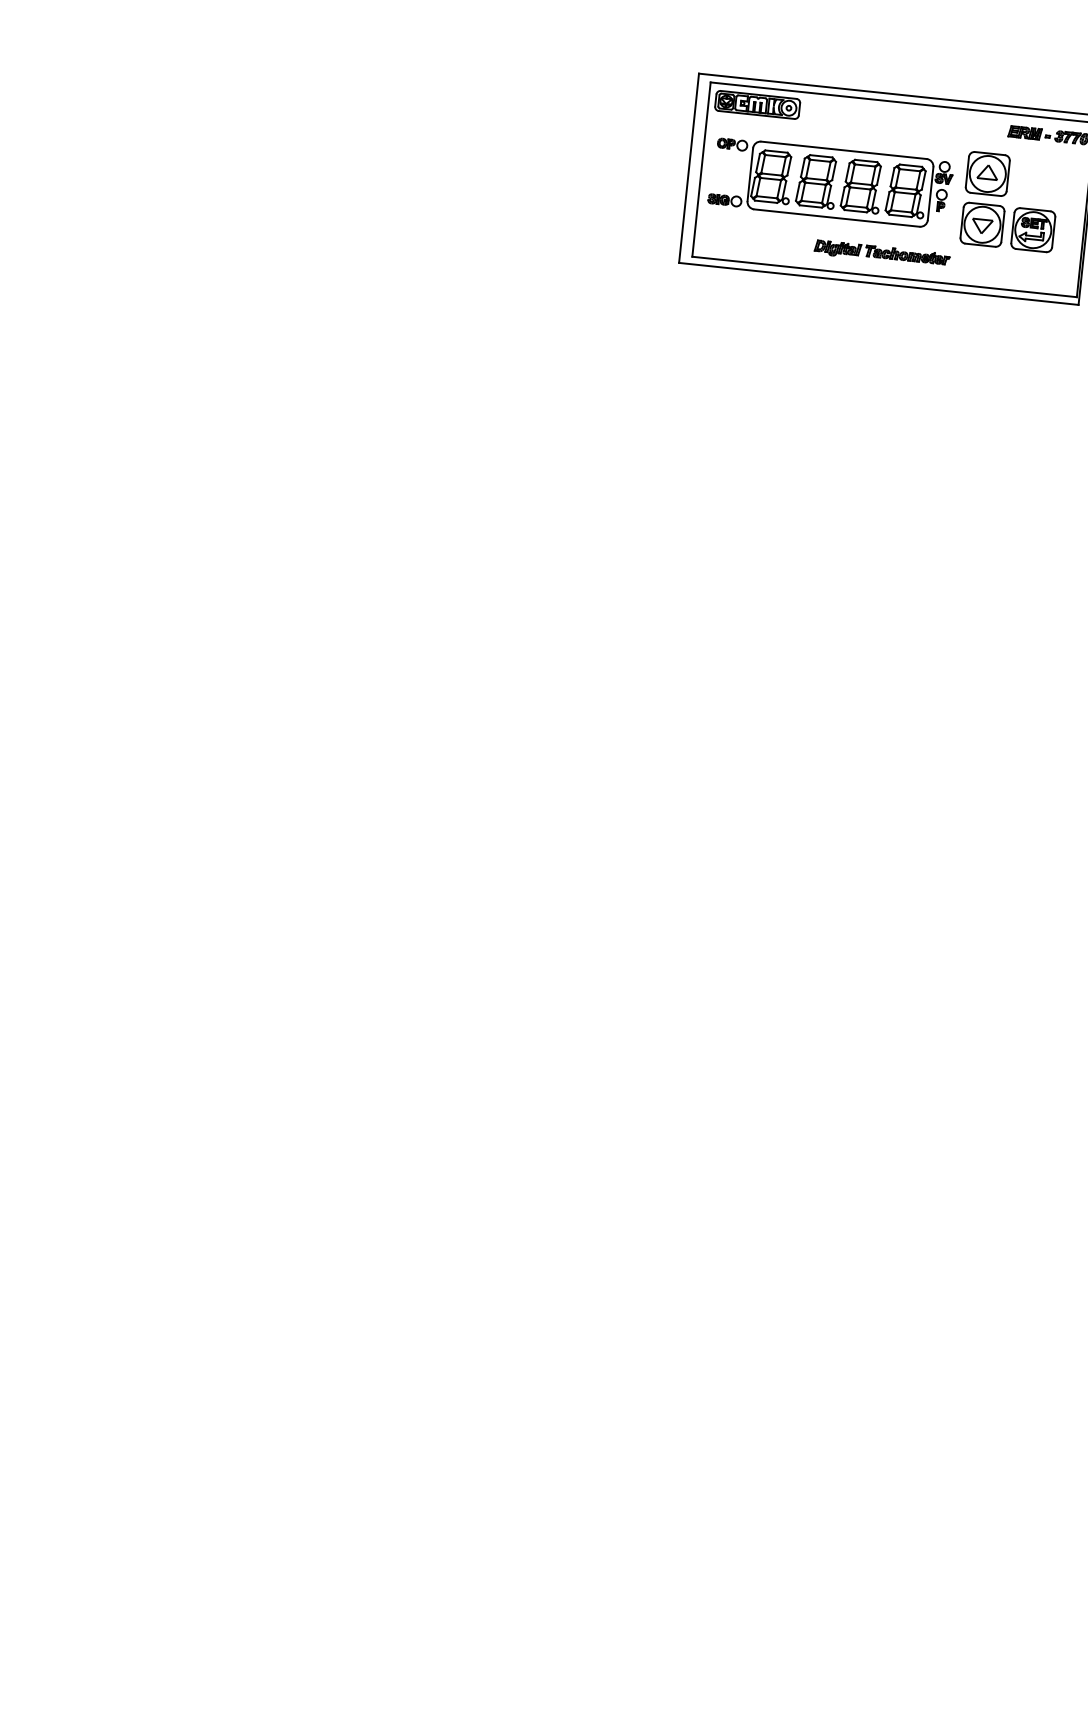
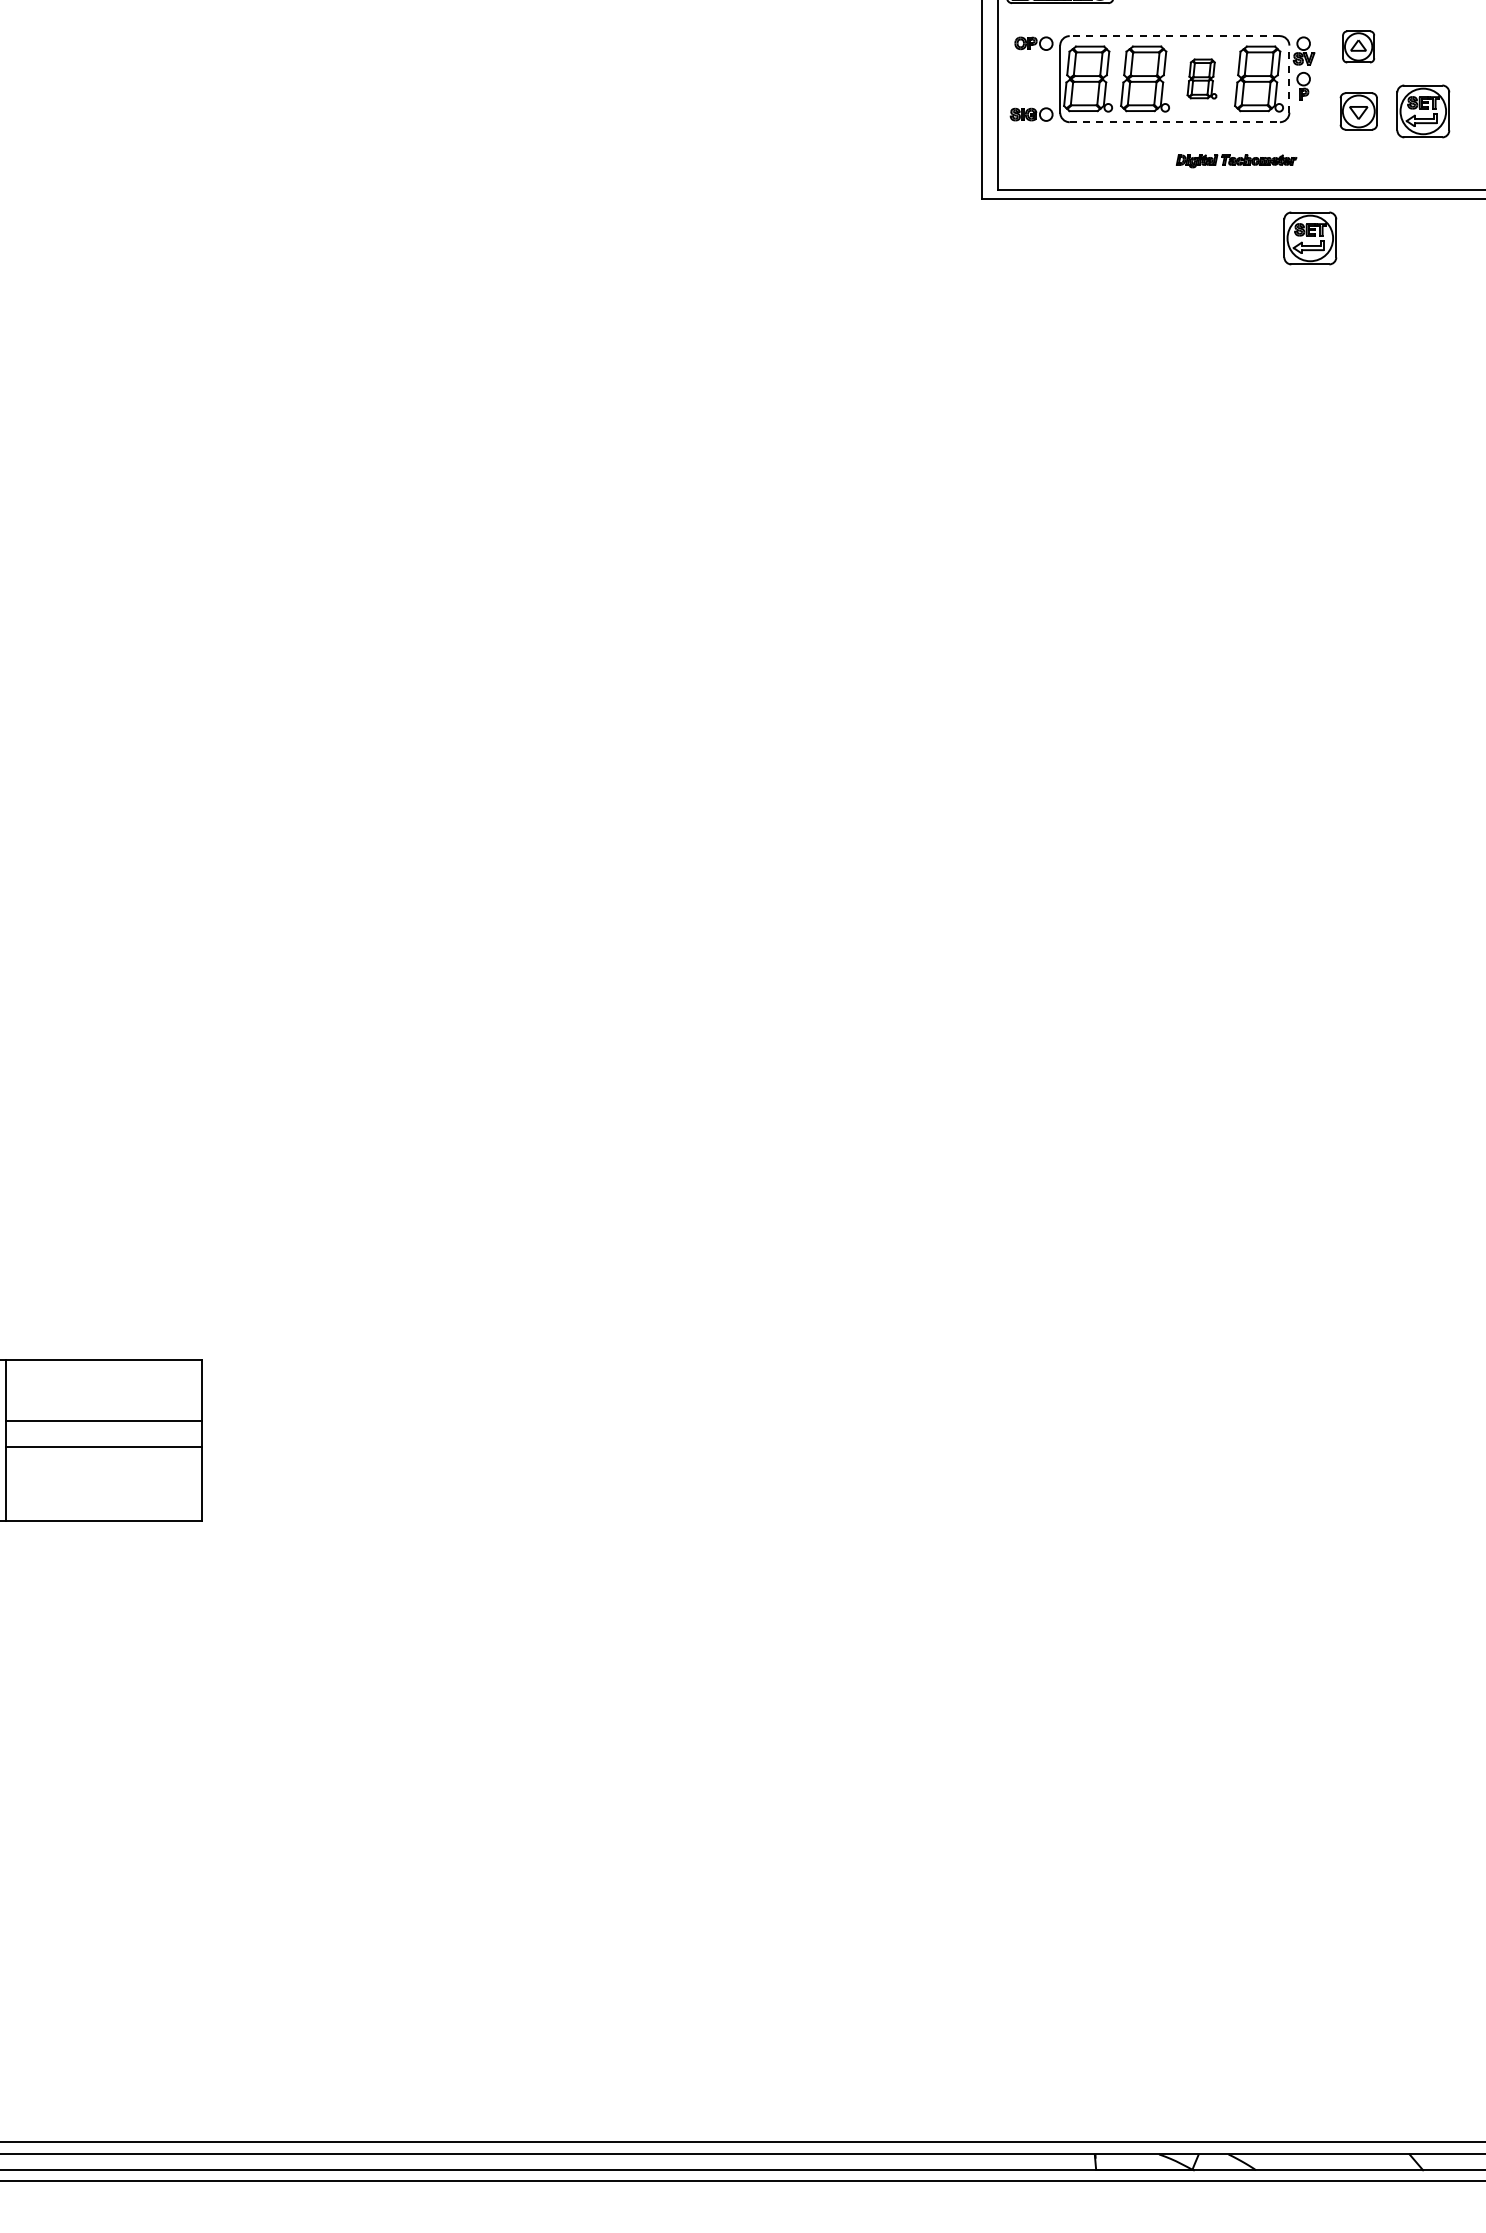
line: (843, 150) -> (1174, 36), solid -> dashed
part: (987, 173) -> (1358, 46), size x0.6
part: (861, 185) -> (1201, 78), size x0.6
line: (930, 193) -> (1289, 79), solid -> dashed
line: (837, 218) -> (1175, 122), solid -> dashed
part: (982, 224) -> (1358, 111), size x0.7
part: (882, 254) -> (1236, 161), size x0.7
part: (934, 320) -> (1310, 238), added

